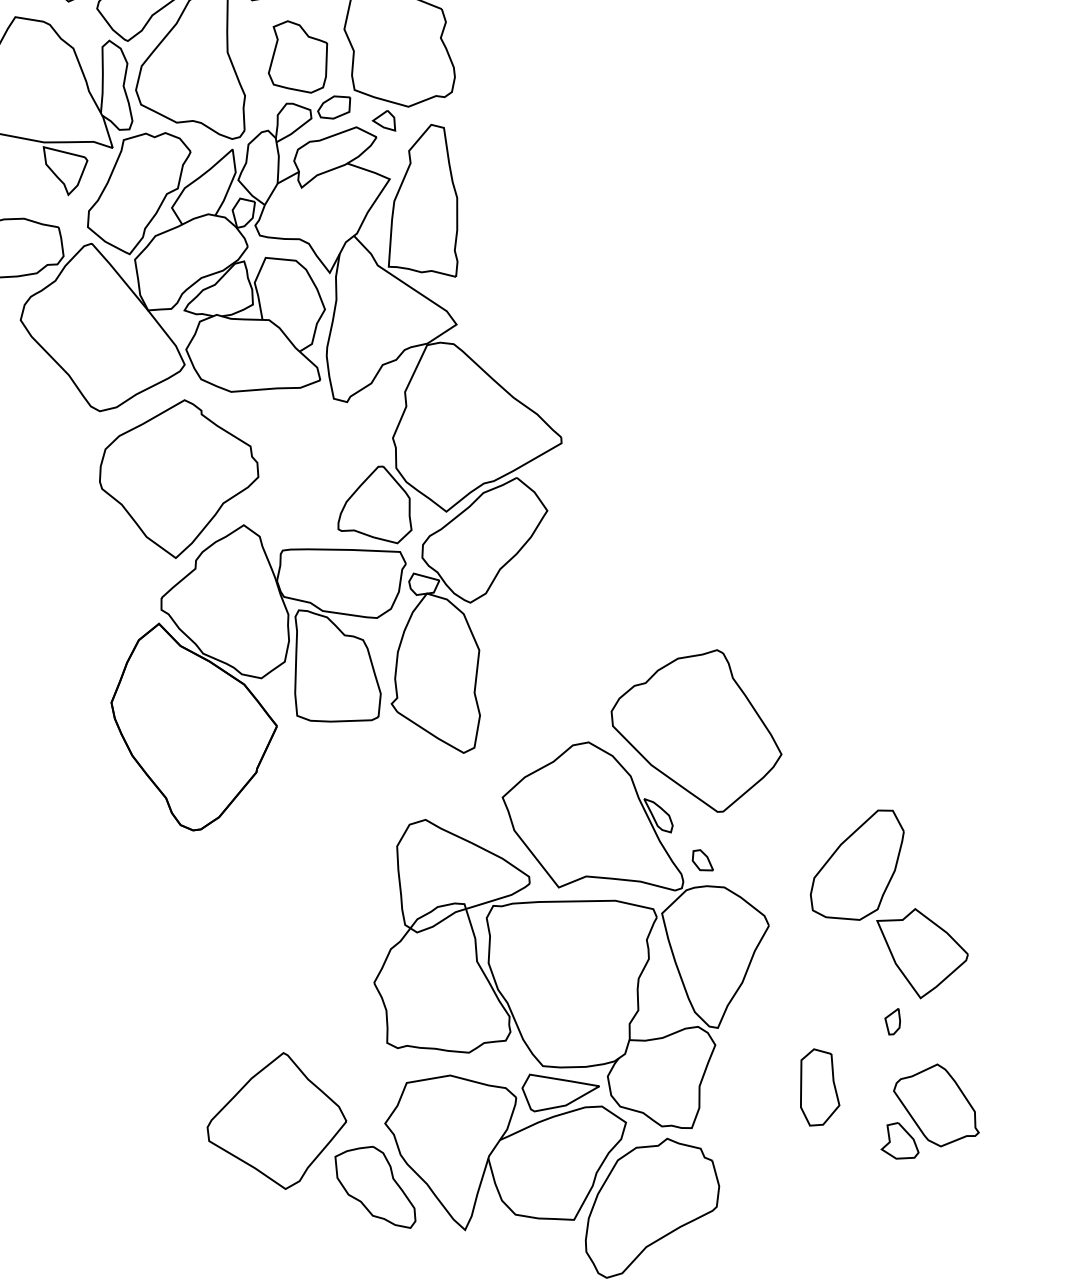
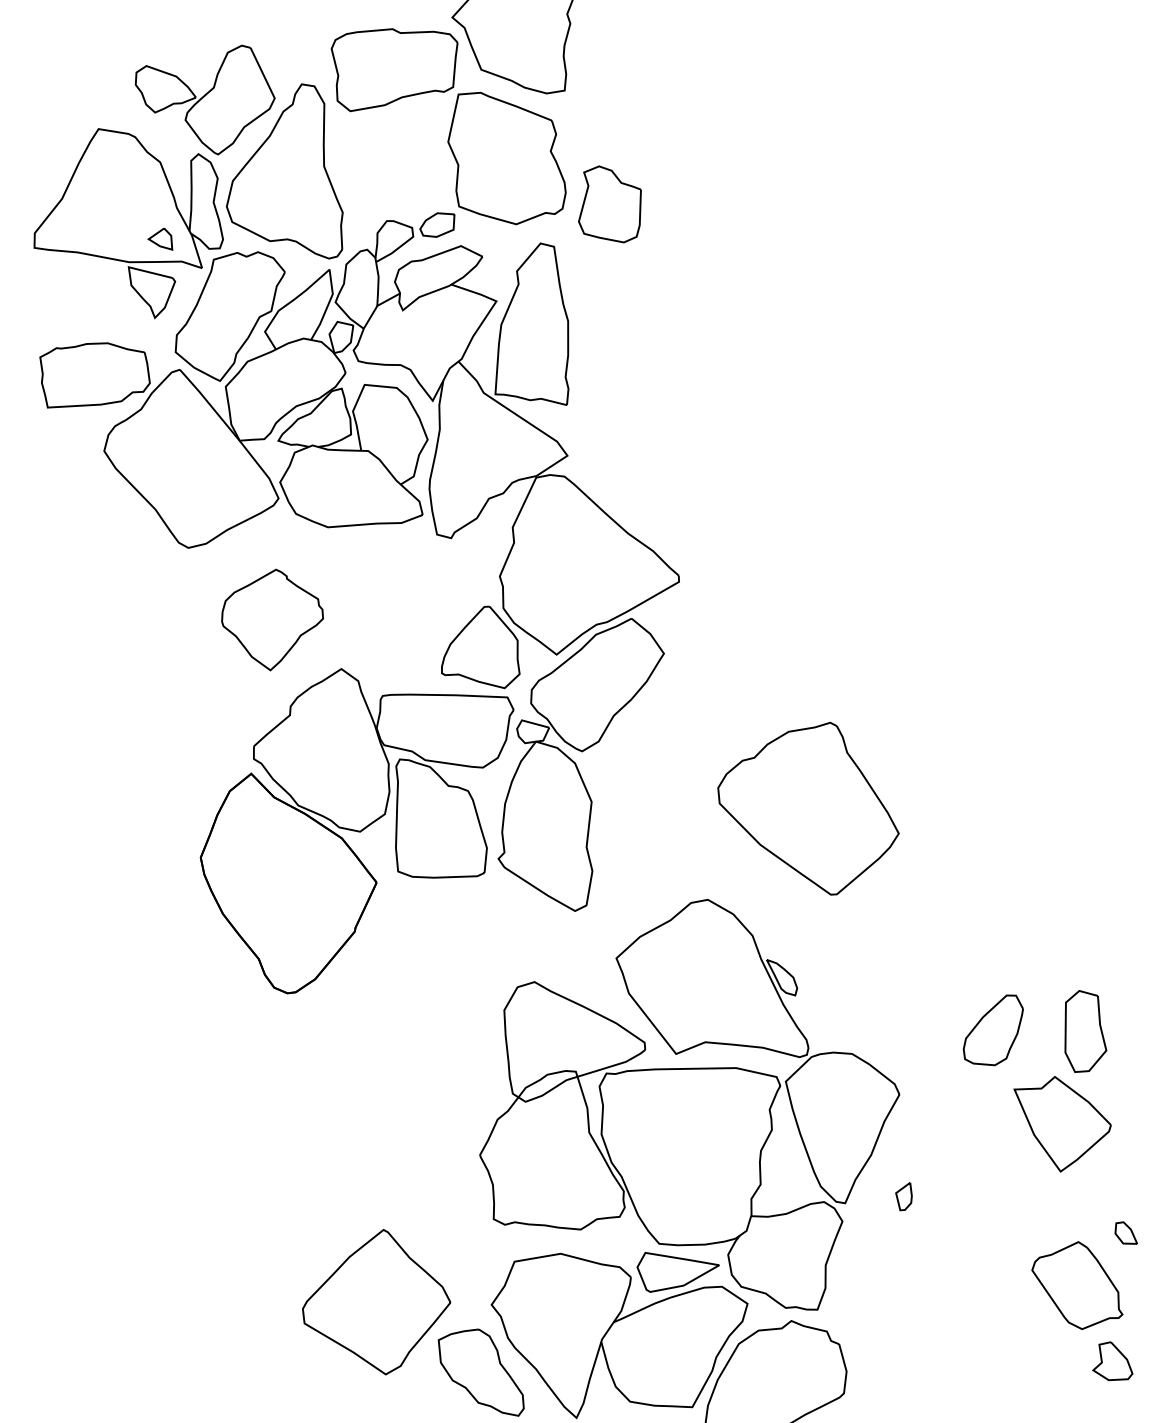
part: (297, 57) -> (609, 204), moved
part: (384, 120) -> (160, 238), moved
part: (178, 478) -> (272, 619), size x0.6
part: (696, 730) -> (808, 808), moved
part: (702, 859) -> (1125, 1232), moved
part: (857, 865) -> (993, 1030), size x0.6
part: (892, 1021) -> (903, 1196), moved
part: (819, 1087) -> (1085, 1031), moved
part: (899, 1141) -> (1112, 1361), moved

